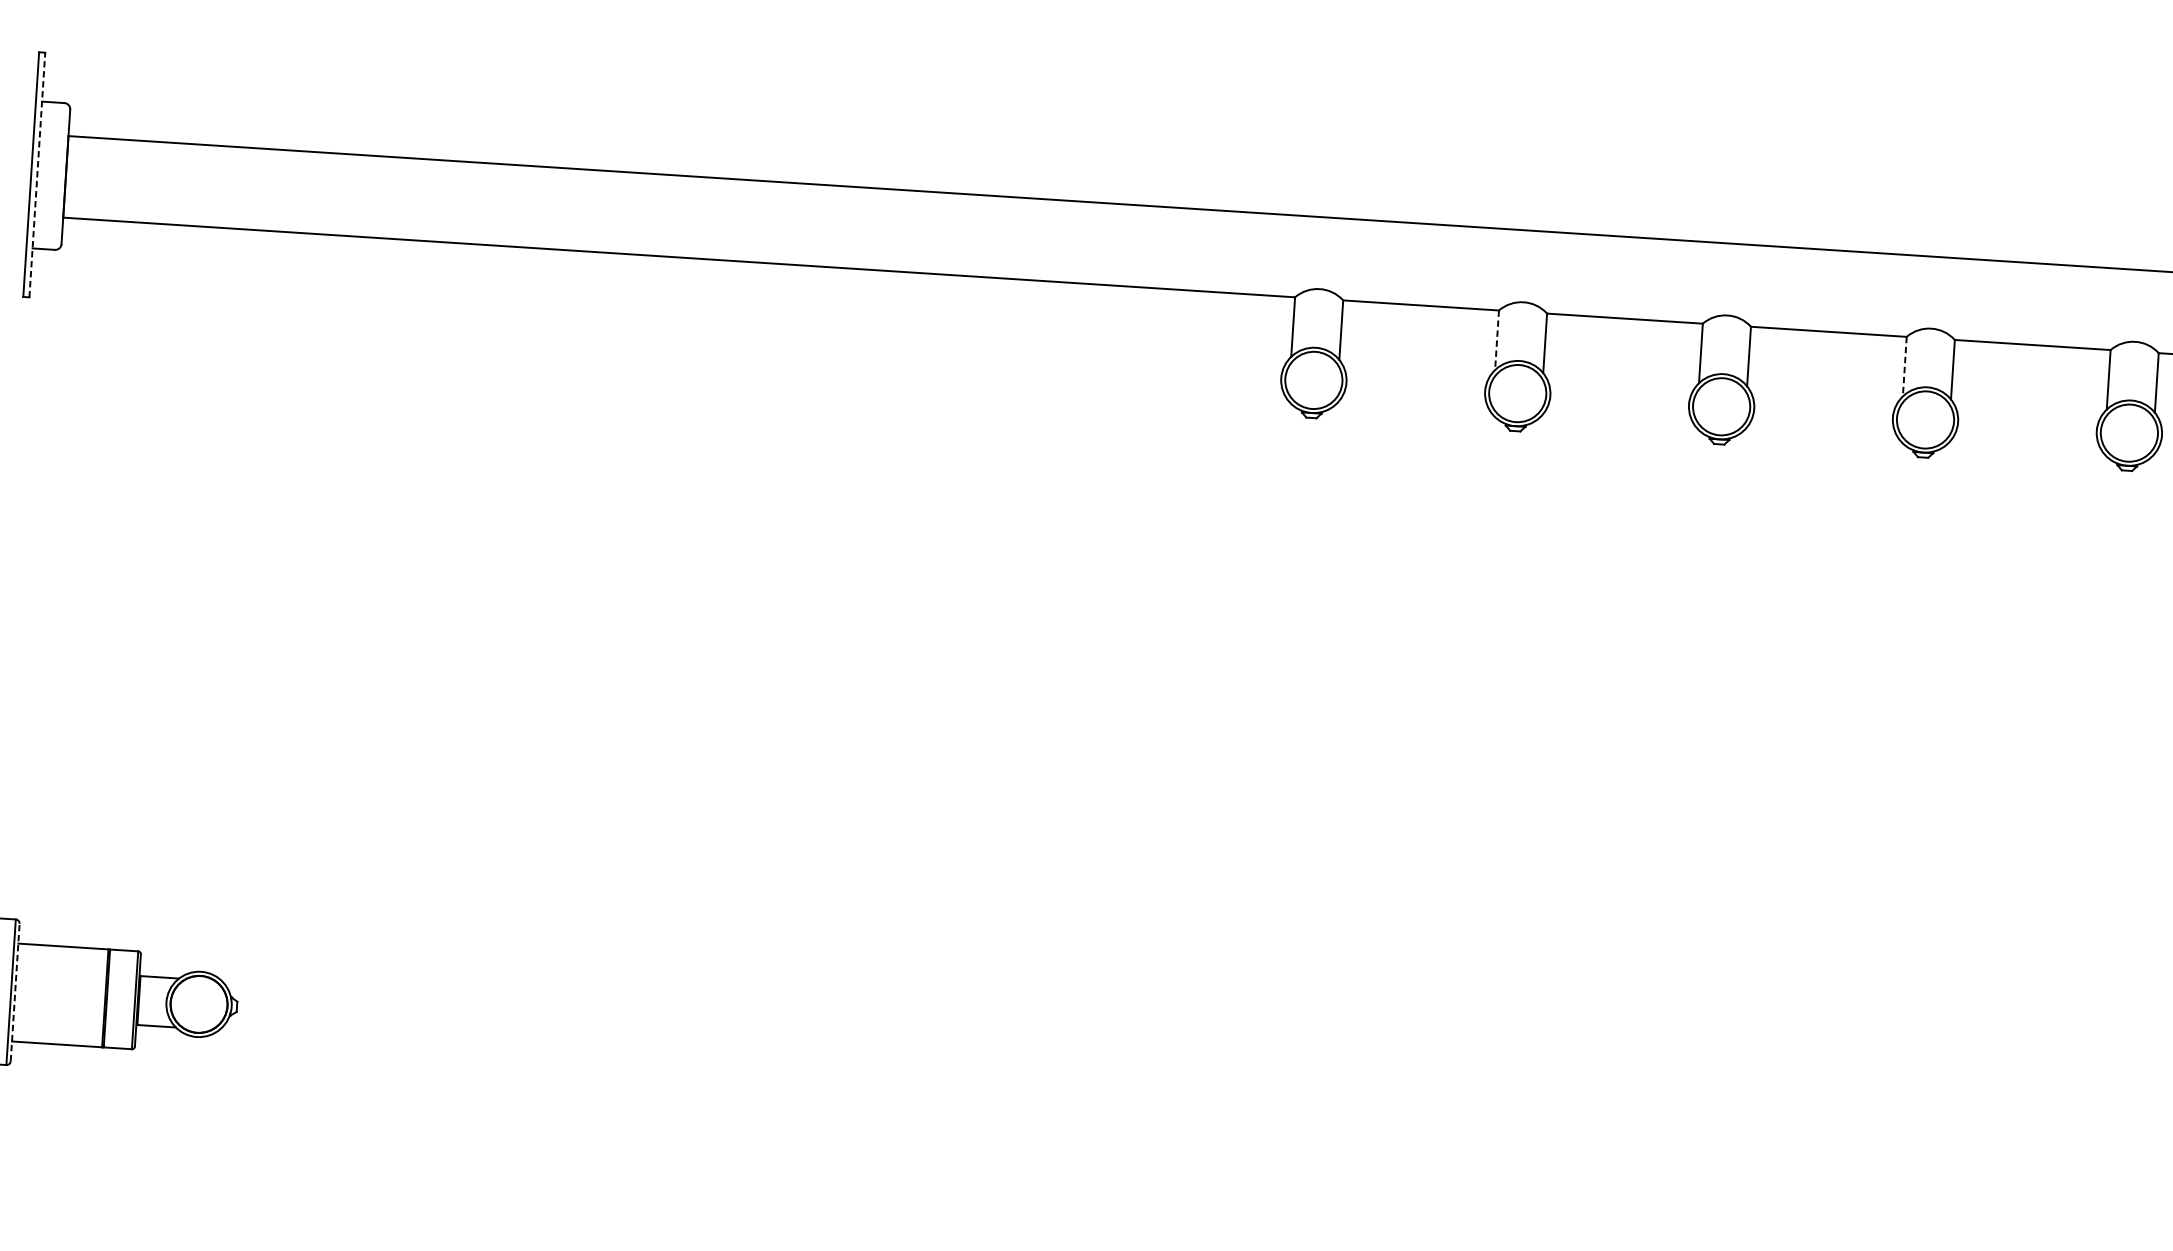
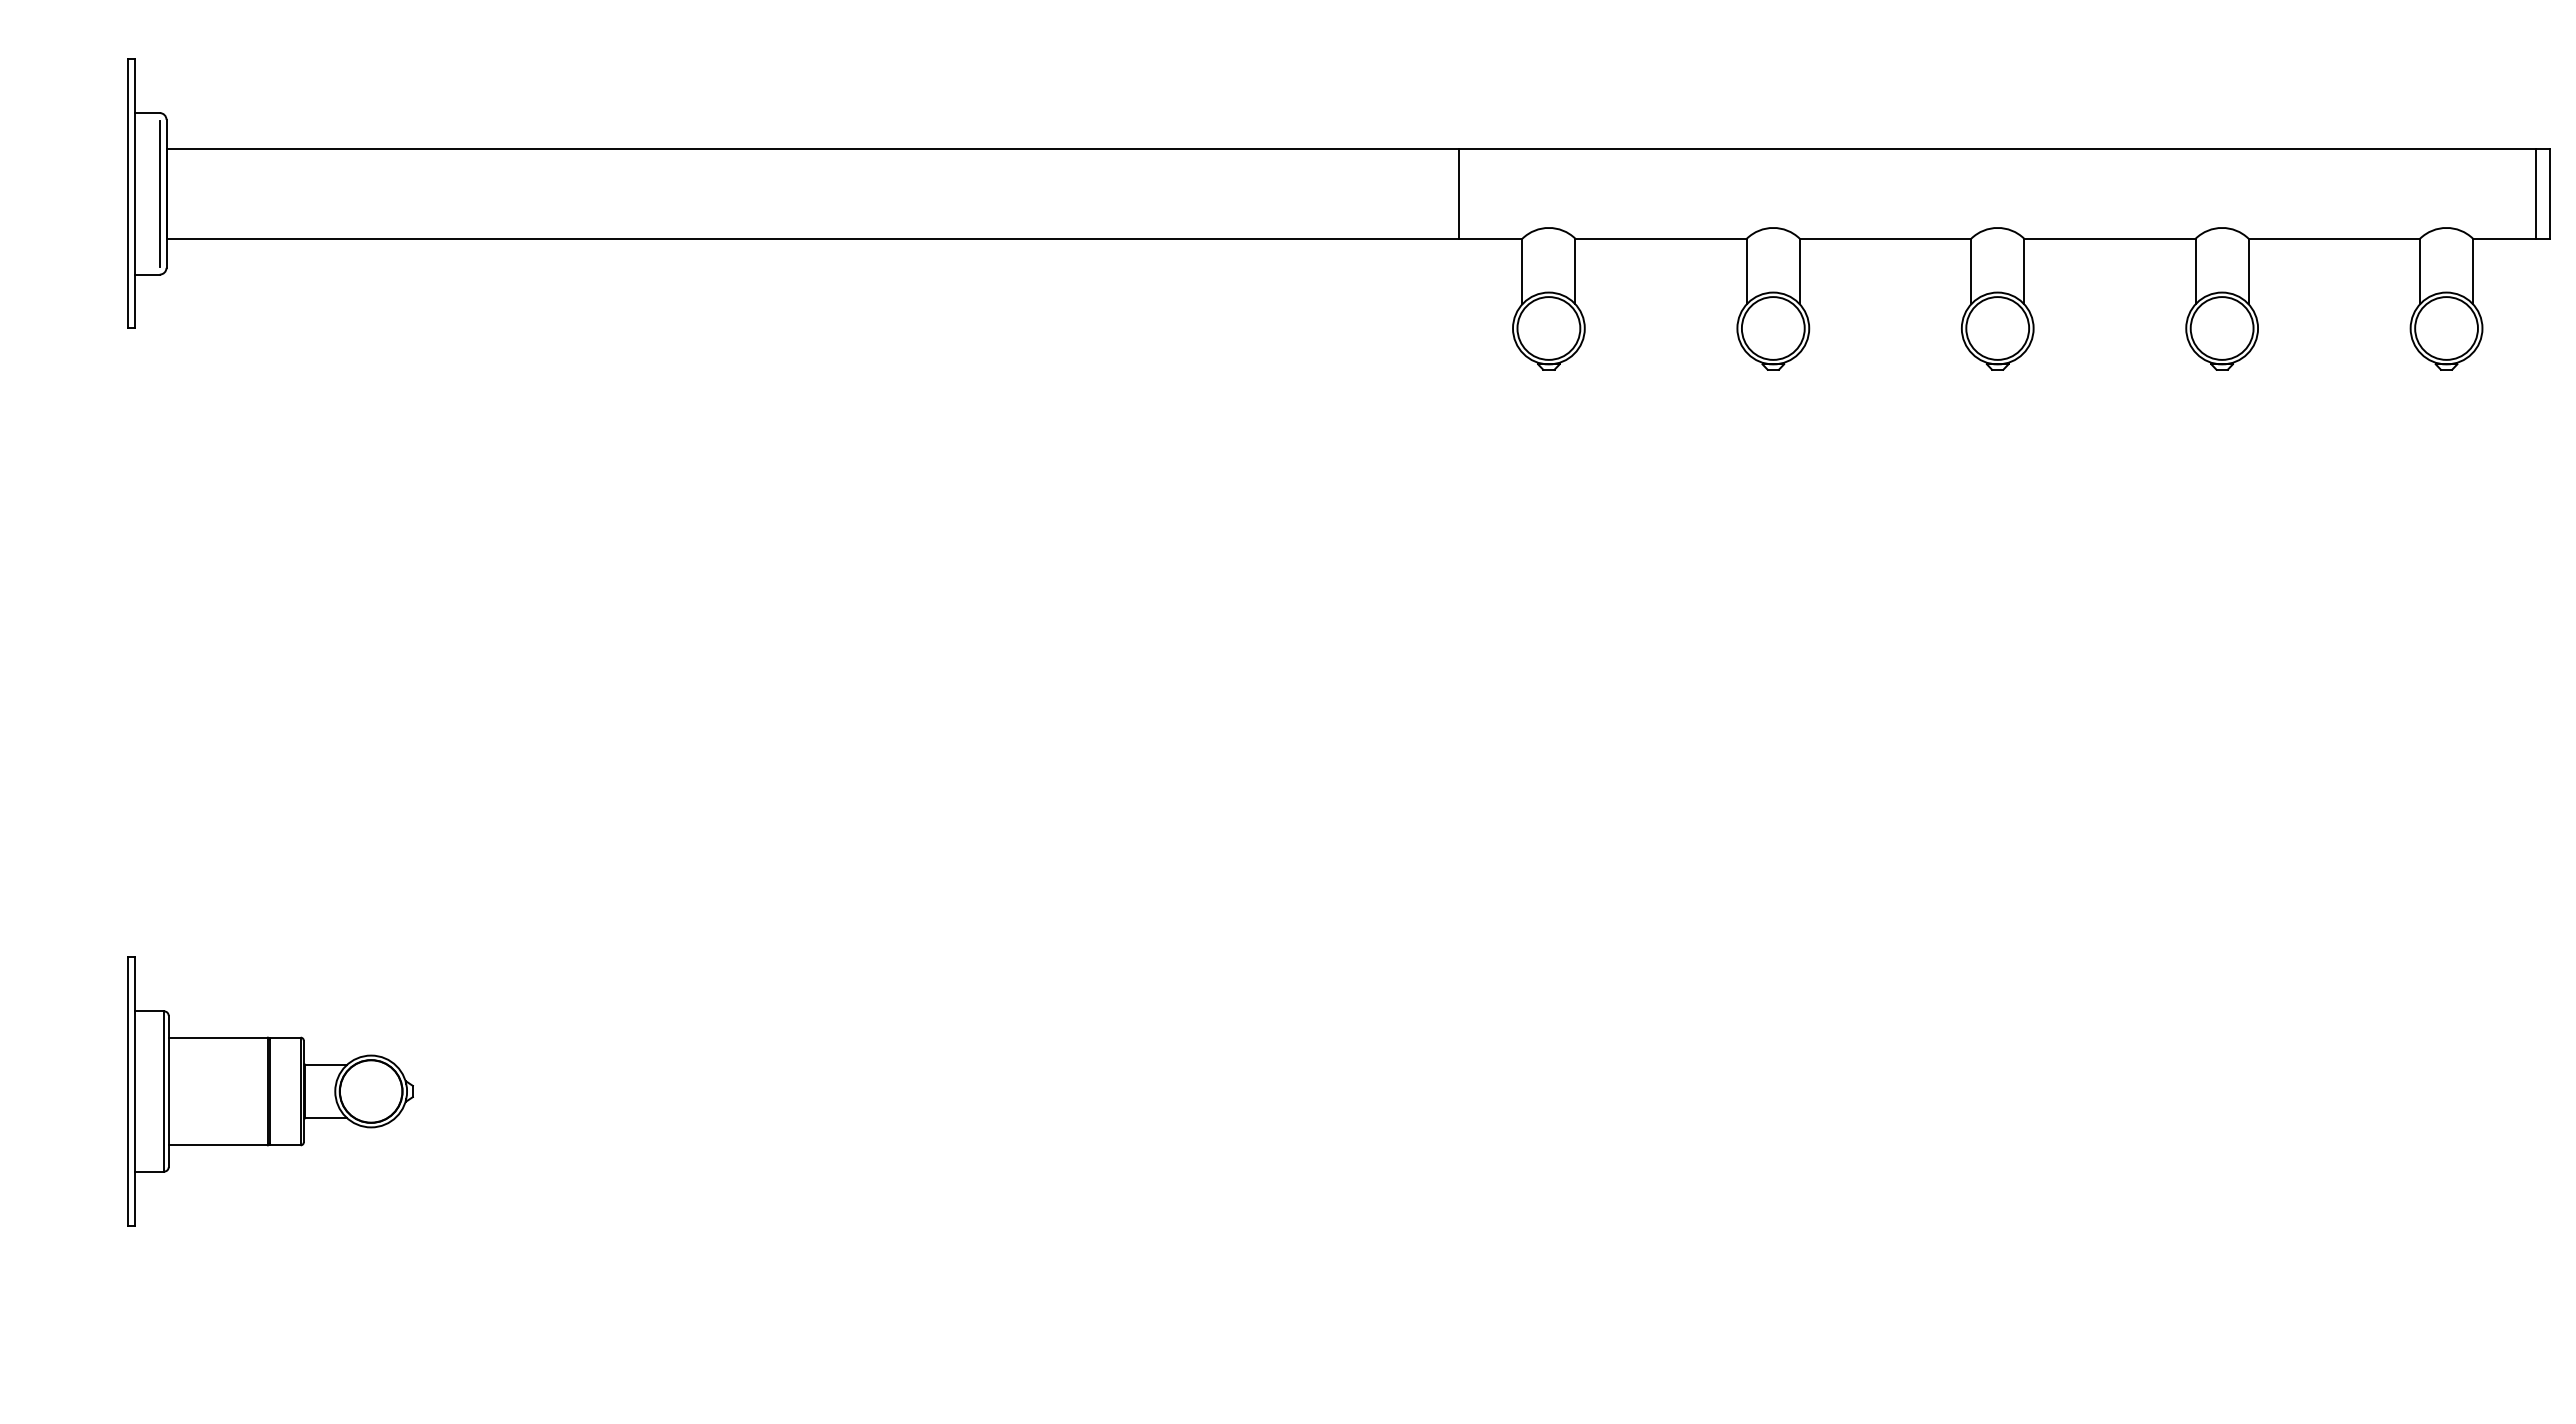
line: (37, 174) -> (135, 193), dashed -> solid
line: (59, 176) -> (159, 193), added
line: (1240, 252) -> (1459, 193), added
line: (1496, 340) -> (1746, 271), dashed -> solid
line: (1904, 366) -> (2195, 271), dashed -> solid
line: (14, 992) -> (168, 1091), dashed -> solid

